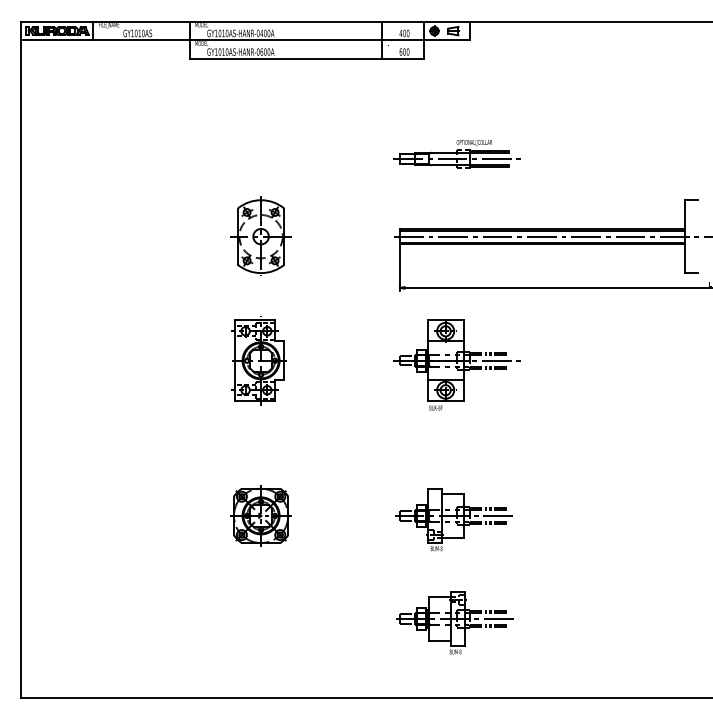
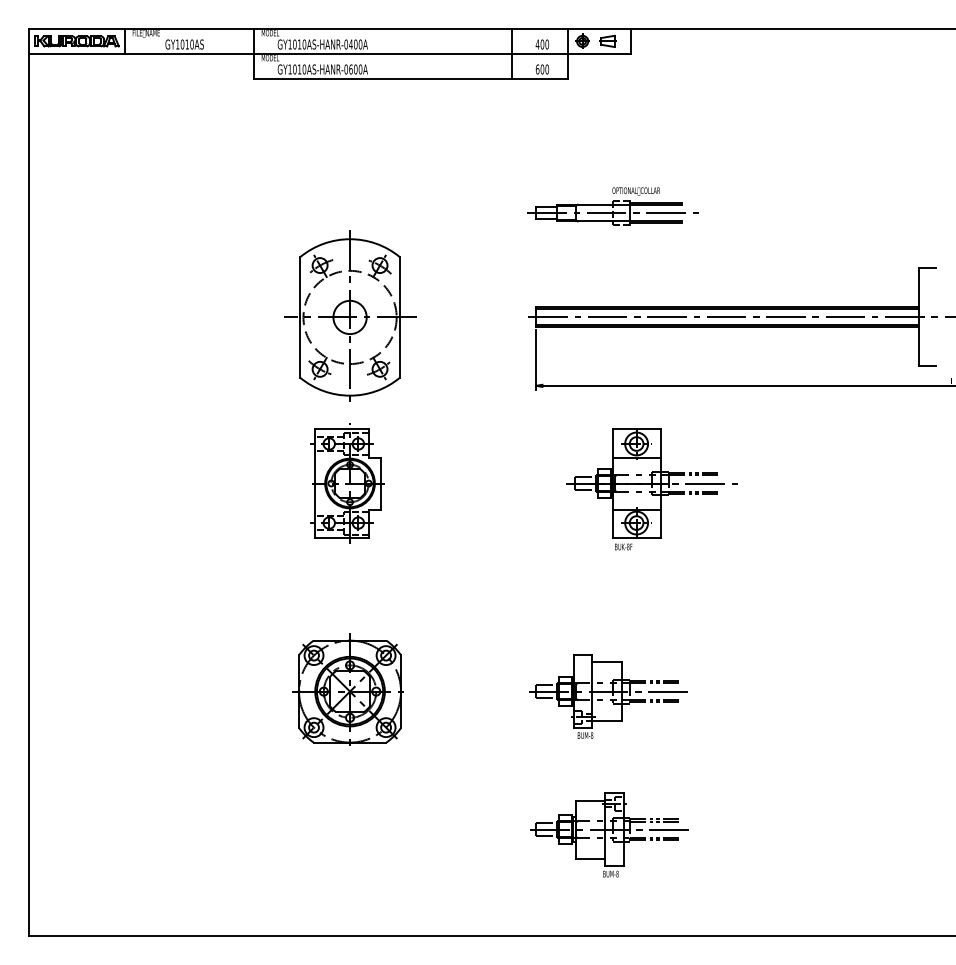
part: (260, 236) -> (349, 316), size x1.6
part: (456, 365) -> (651, 489), moved
part: (260, 515) -> (349, 691), size x1.4

